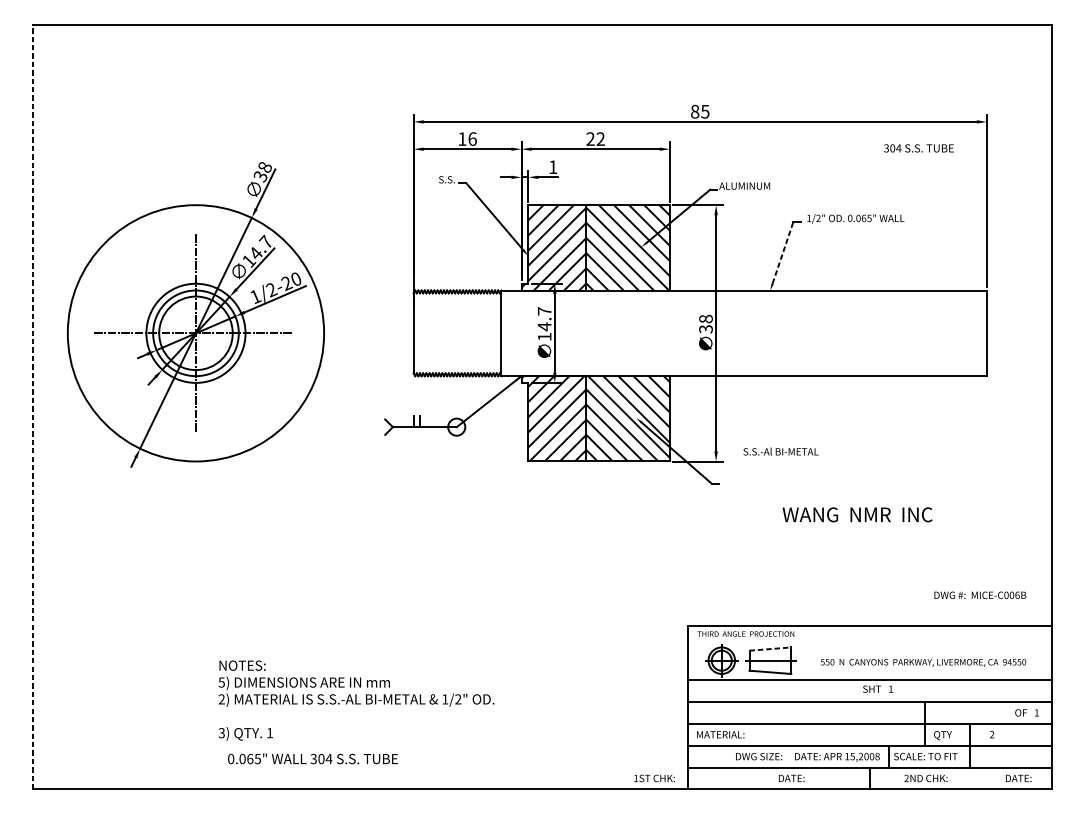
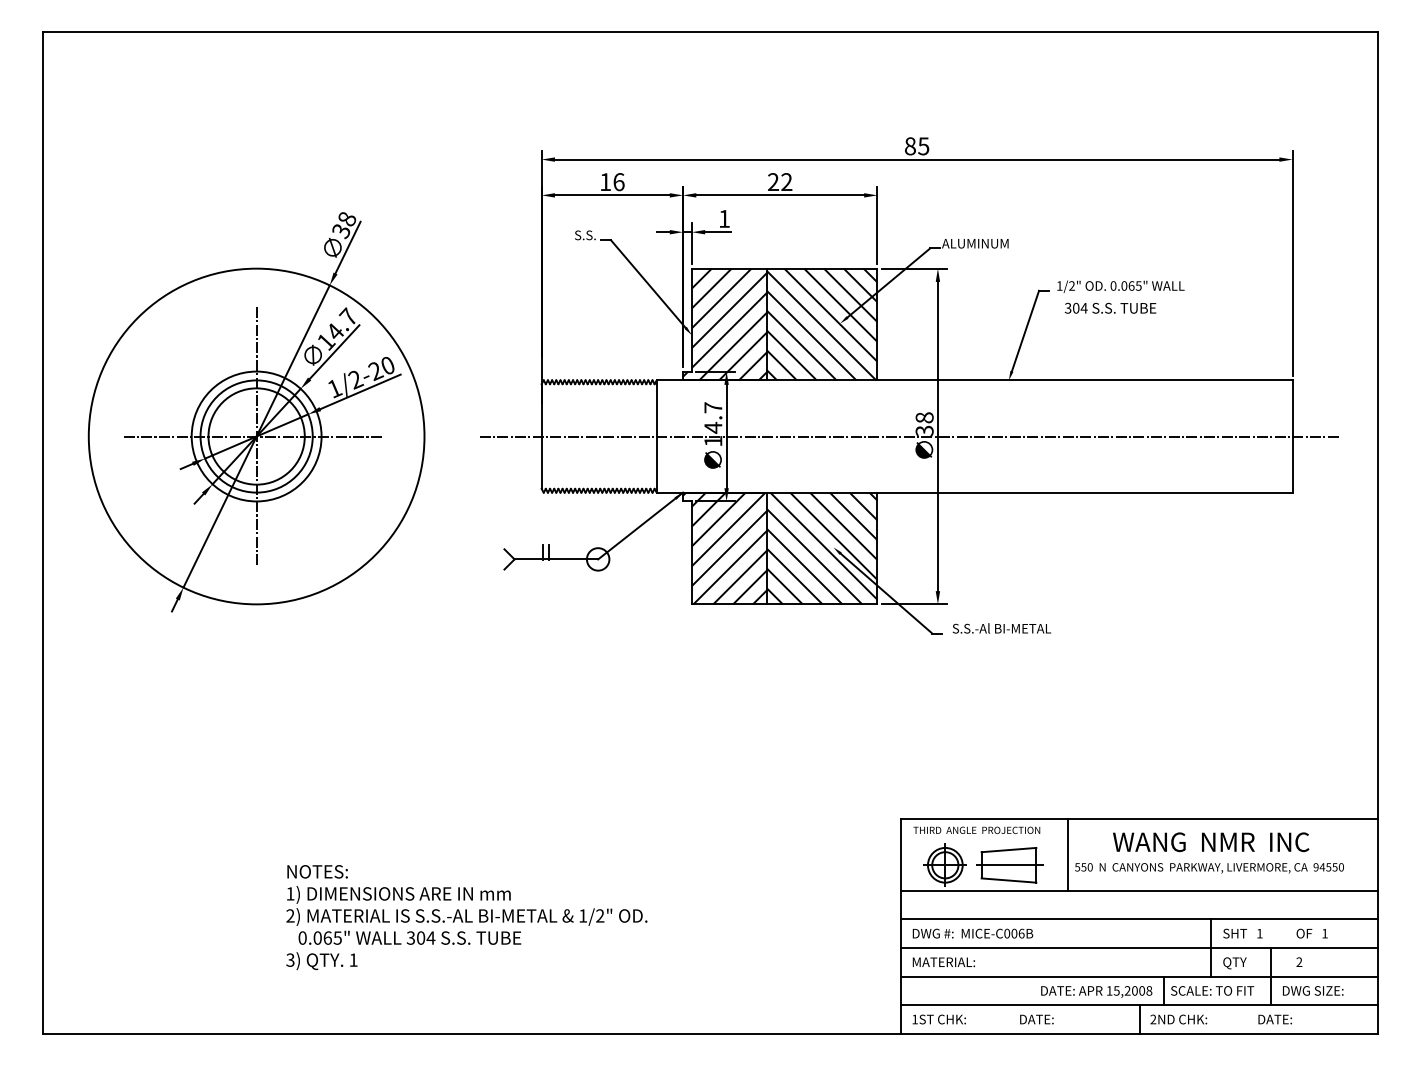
text: (918, 147) -> (1110, 307), moved
line: (783, 253) -> (1025, 331), dashed -> solid
line: (694, 333) -> (909, 436), added
line: (32, 406) -> (42, 532), dashed -> solid
text: (780, 451) -> (1001, 628), moved
text: (857, 515) -> (1211, 842), moved
text: (979, 595) -> (972, 933), moved
line: (770, 649) -> (1009, 850), dashed -> solid
line: (815, 652) -> (1068, 854), added
text: (221, 682) -> (290, 893), 5) -> 1)
text: (877, 689) -> (1242, 933), moved
text: (1026, 712) -> (1311, 933), moved
text: (759, 756) -> (1313, 990), moved
text: (312, 758) -> (409, 937), moved
text: (653, 778) -> (938, 1019), moved
text: (925, 778) -> (1178, 1019), moved
text: (1018, 778) -> (1274, 1019), moved

